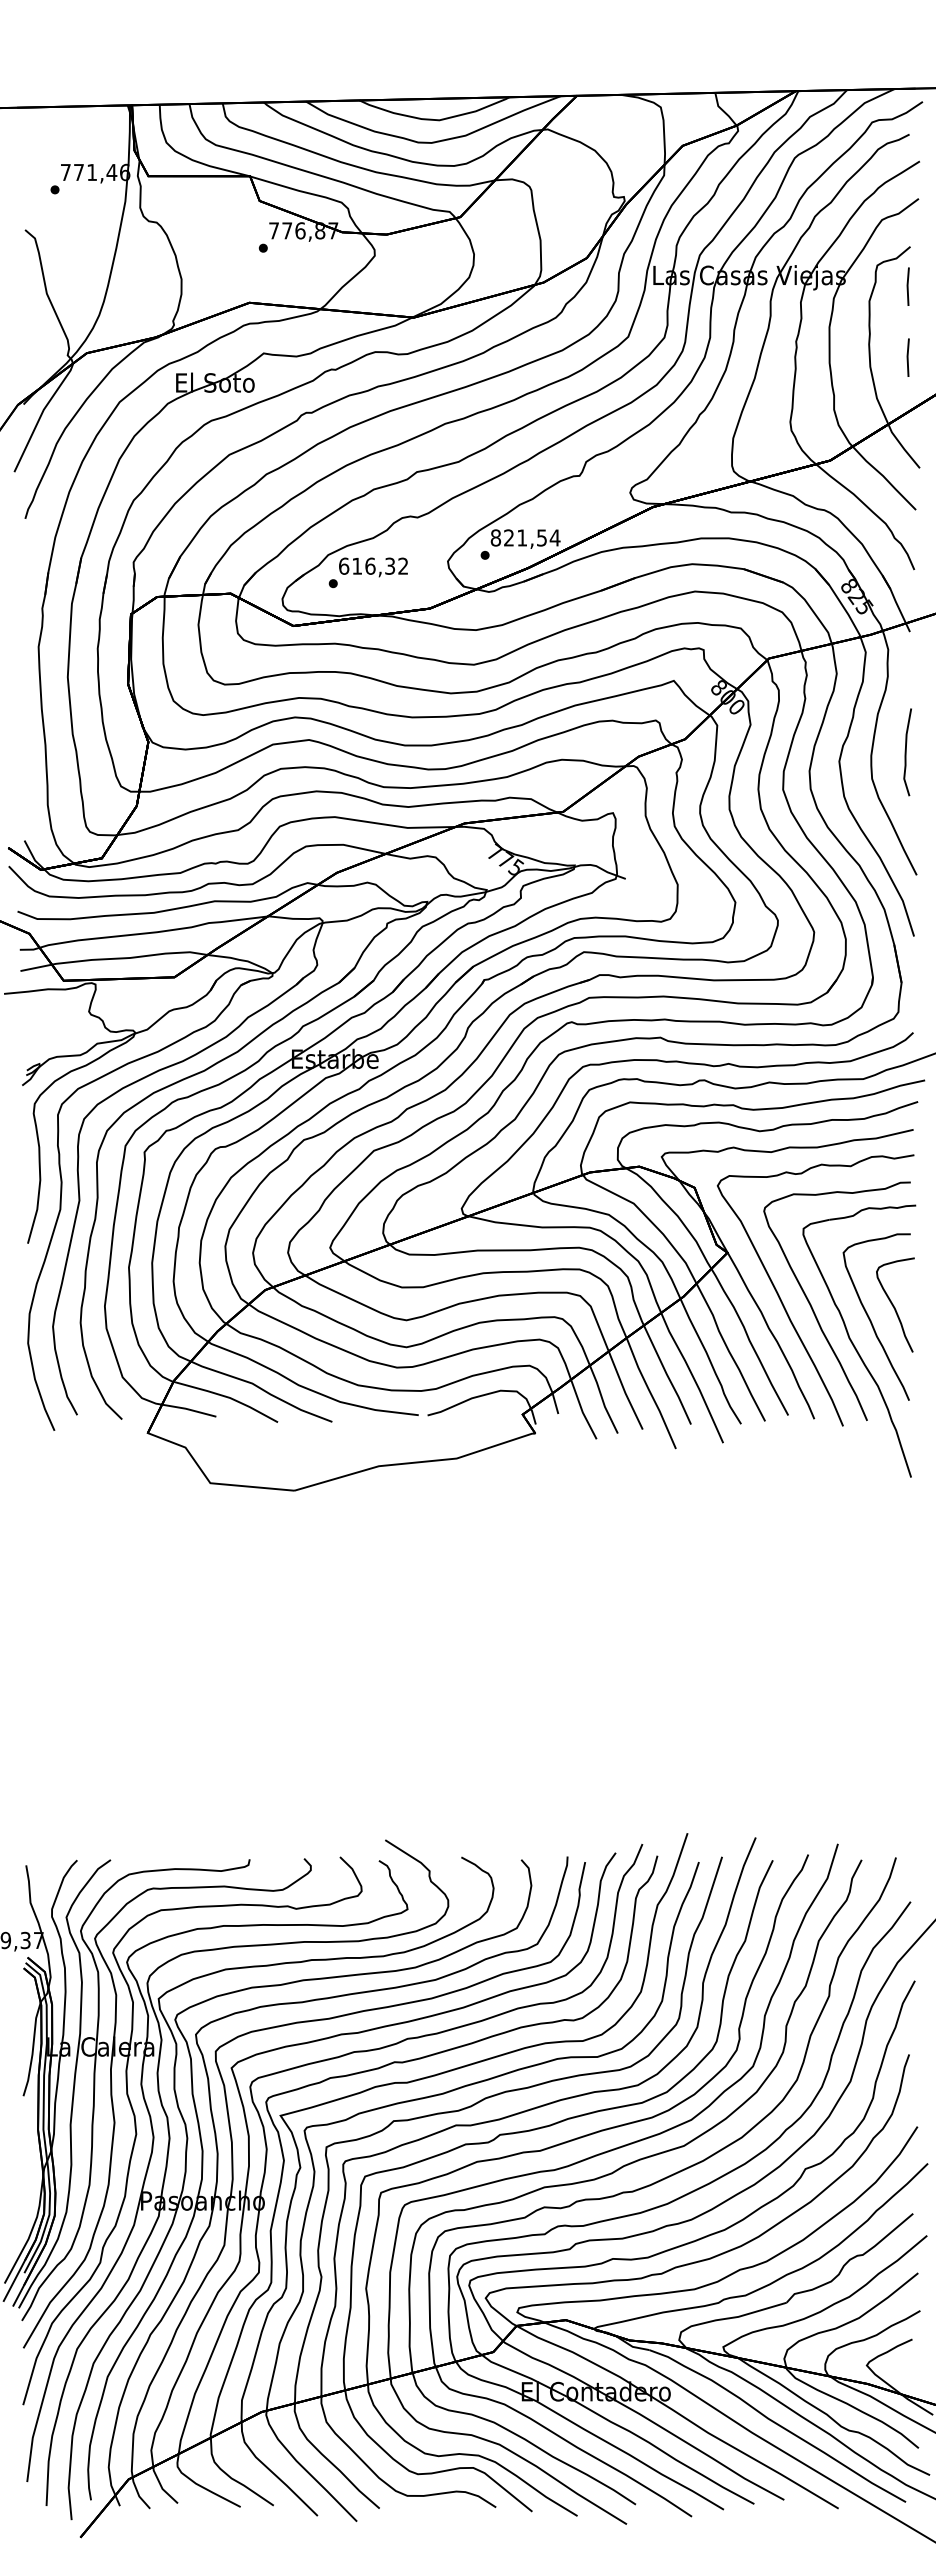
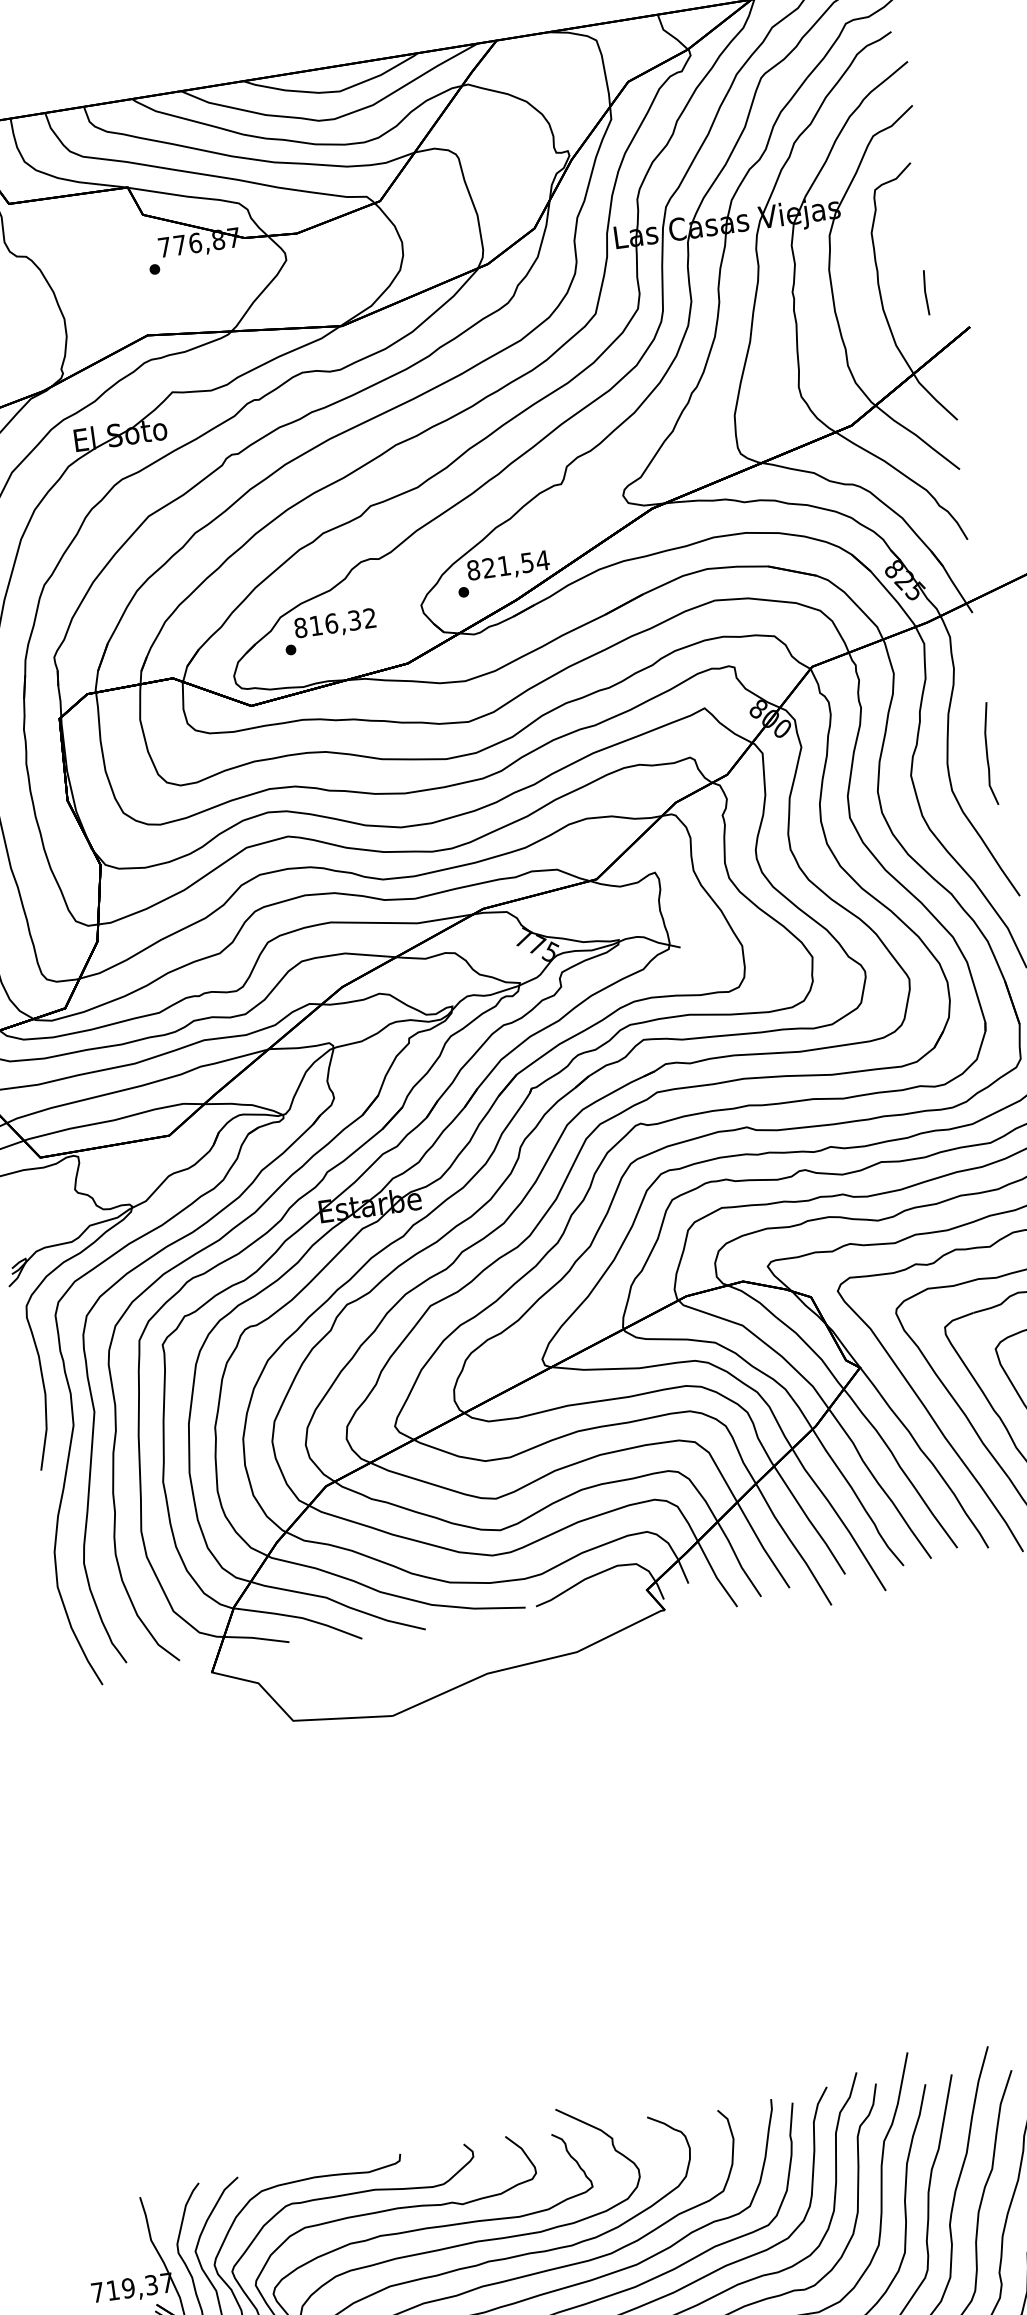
line: (907, 286) -> (913, 209), removed
text: (344, 565) -> (301, 626), 616,32 -> 816,32

